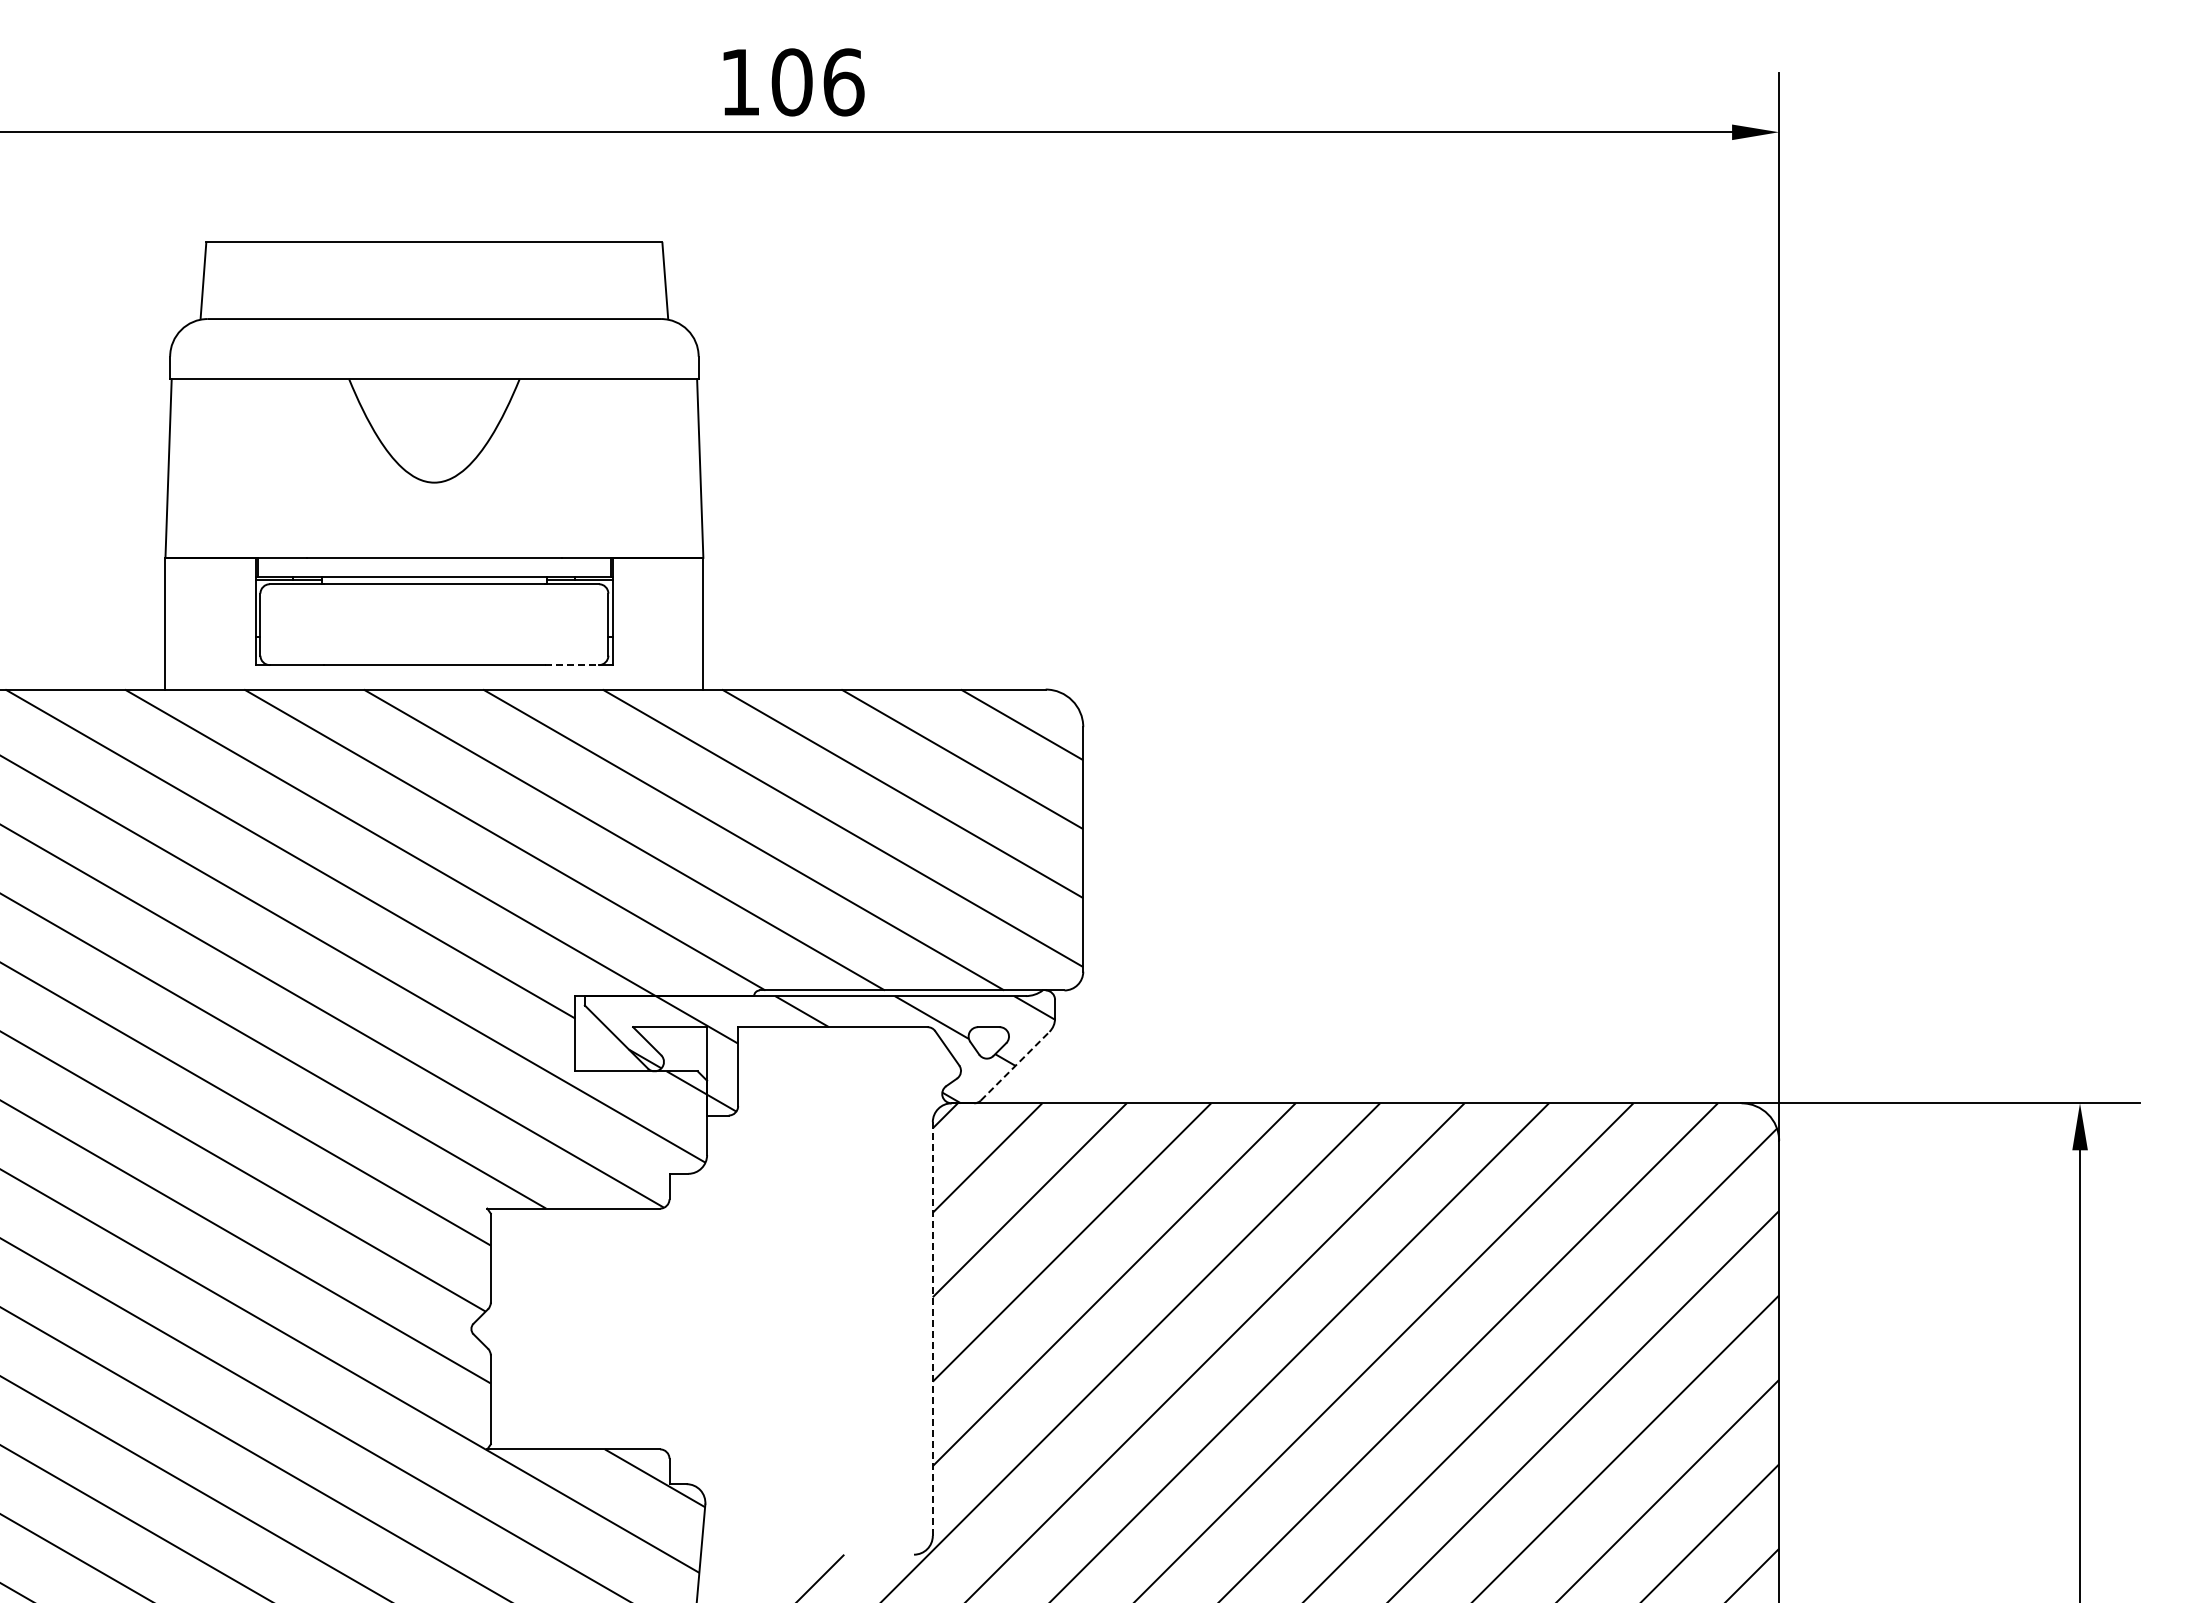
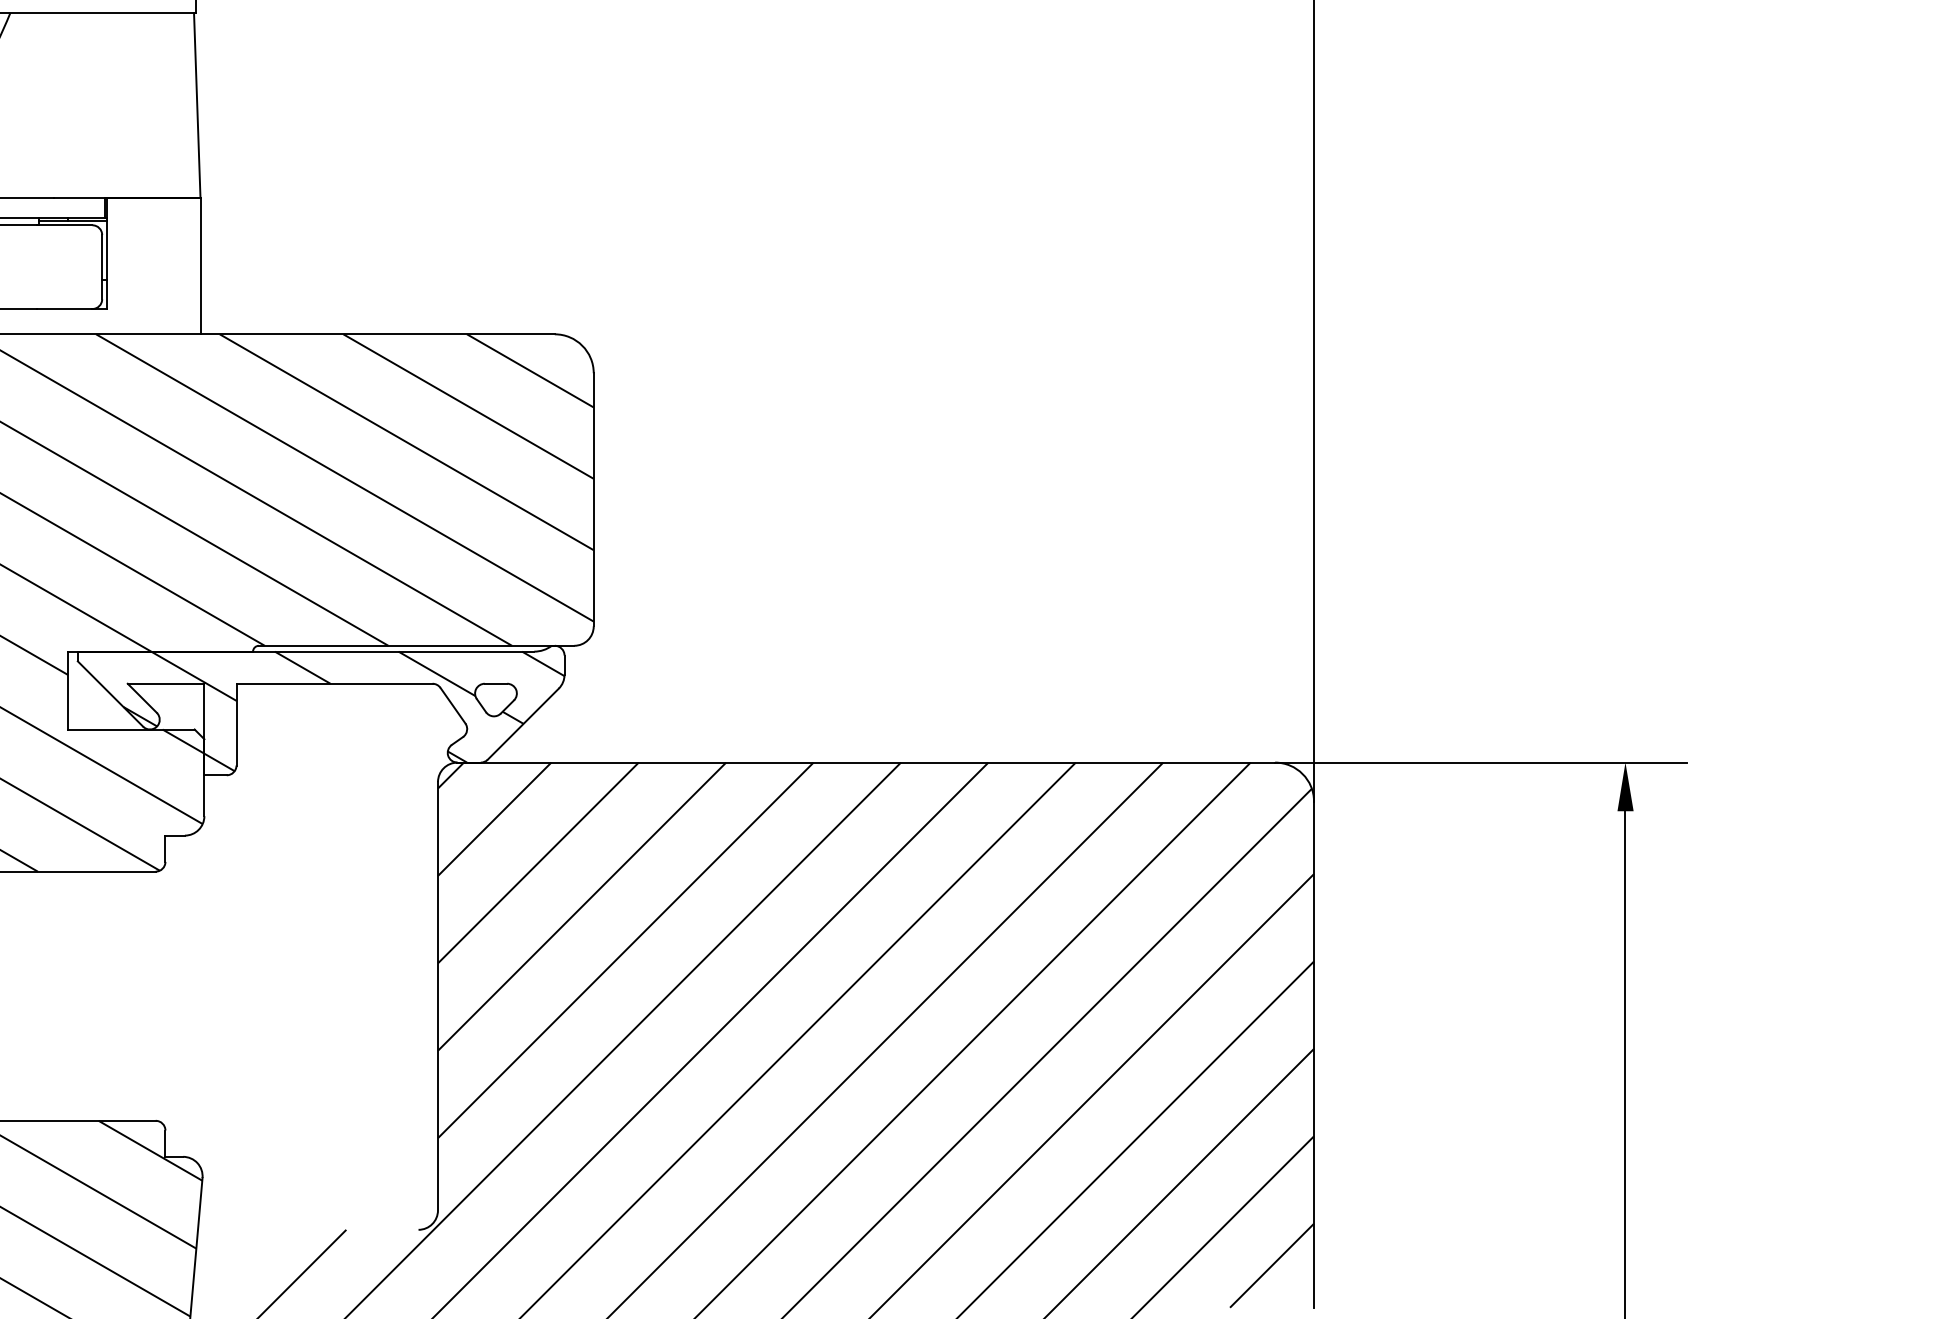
line: (572, 665) -> (65, 309), dashed -> solid
line: (1015, 1066) -> (523, 724), dashed -> solid
line: (932, 1329) -> (437, 996), dashed -> solid

